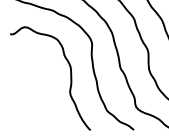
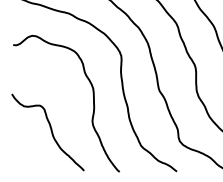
curve: (38, 98) -> (50, 130), added

